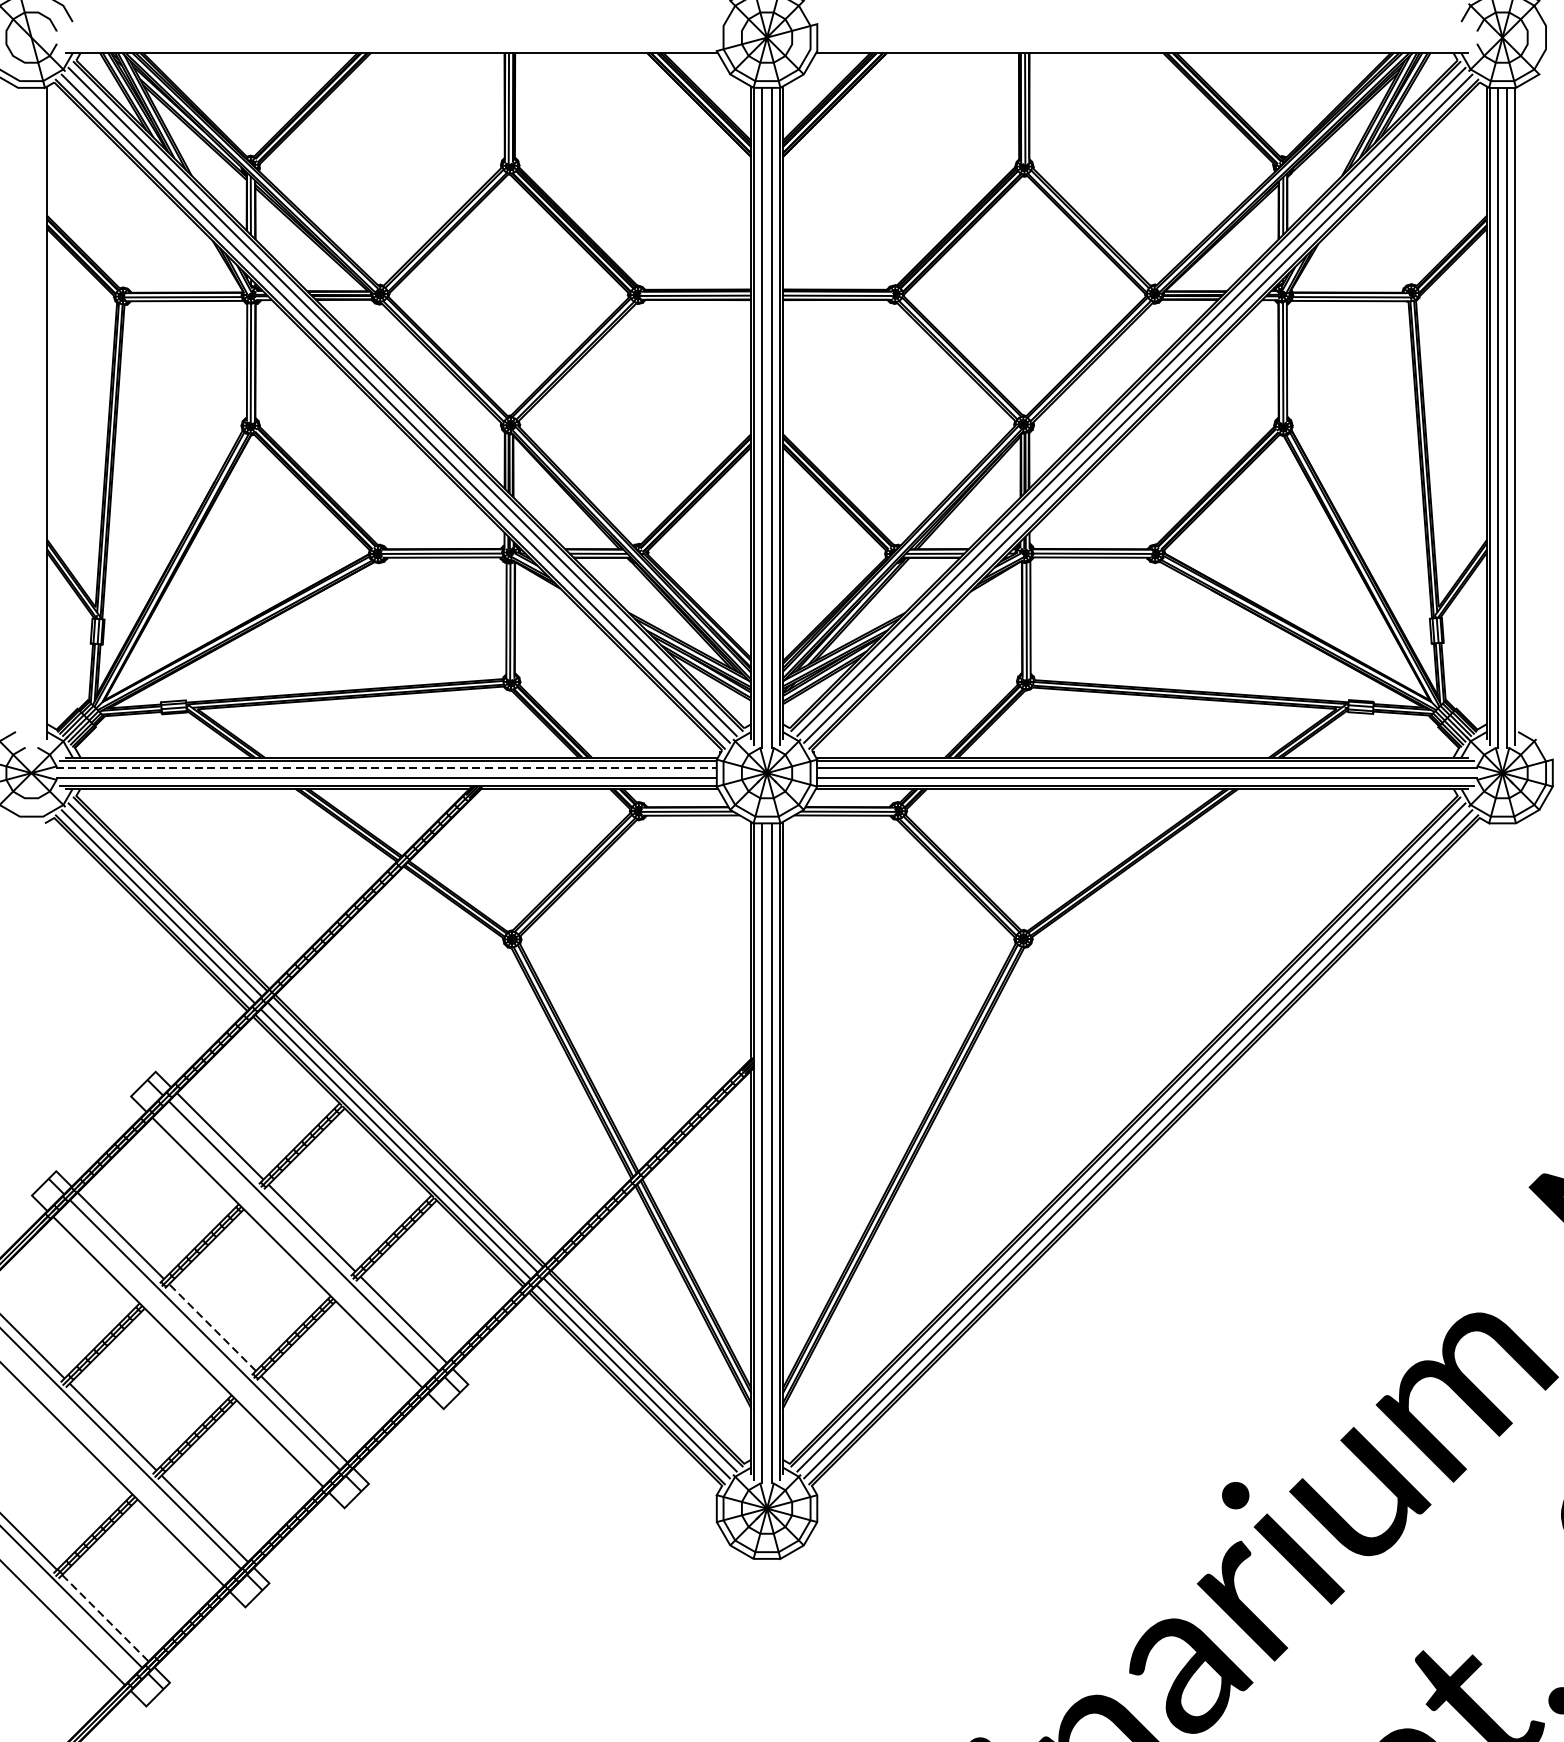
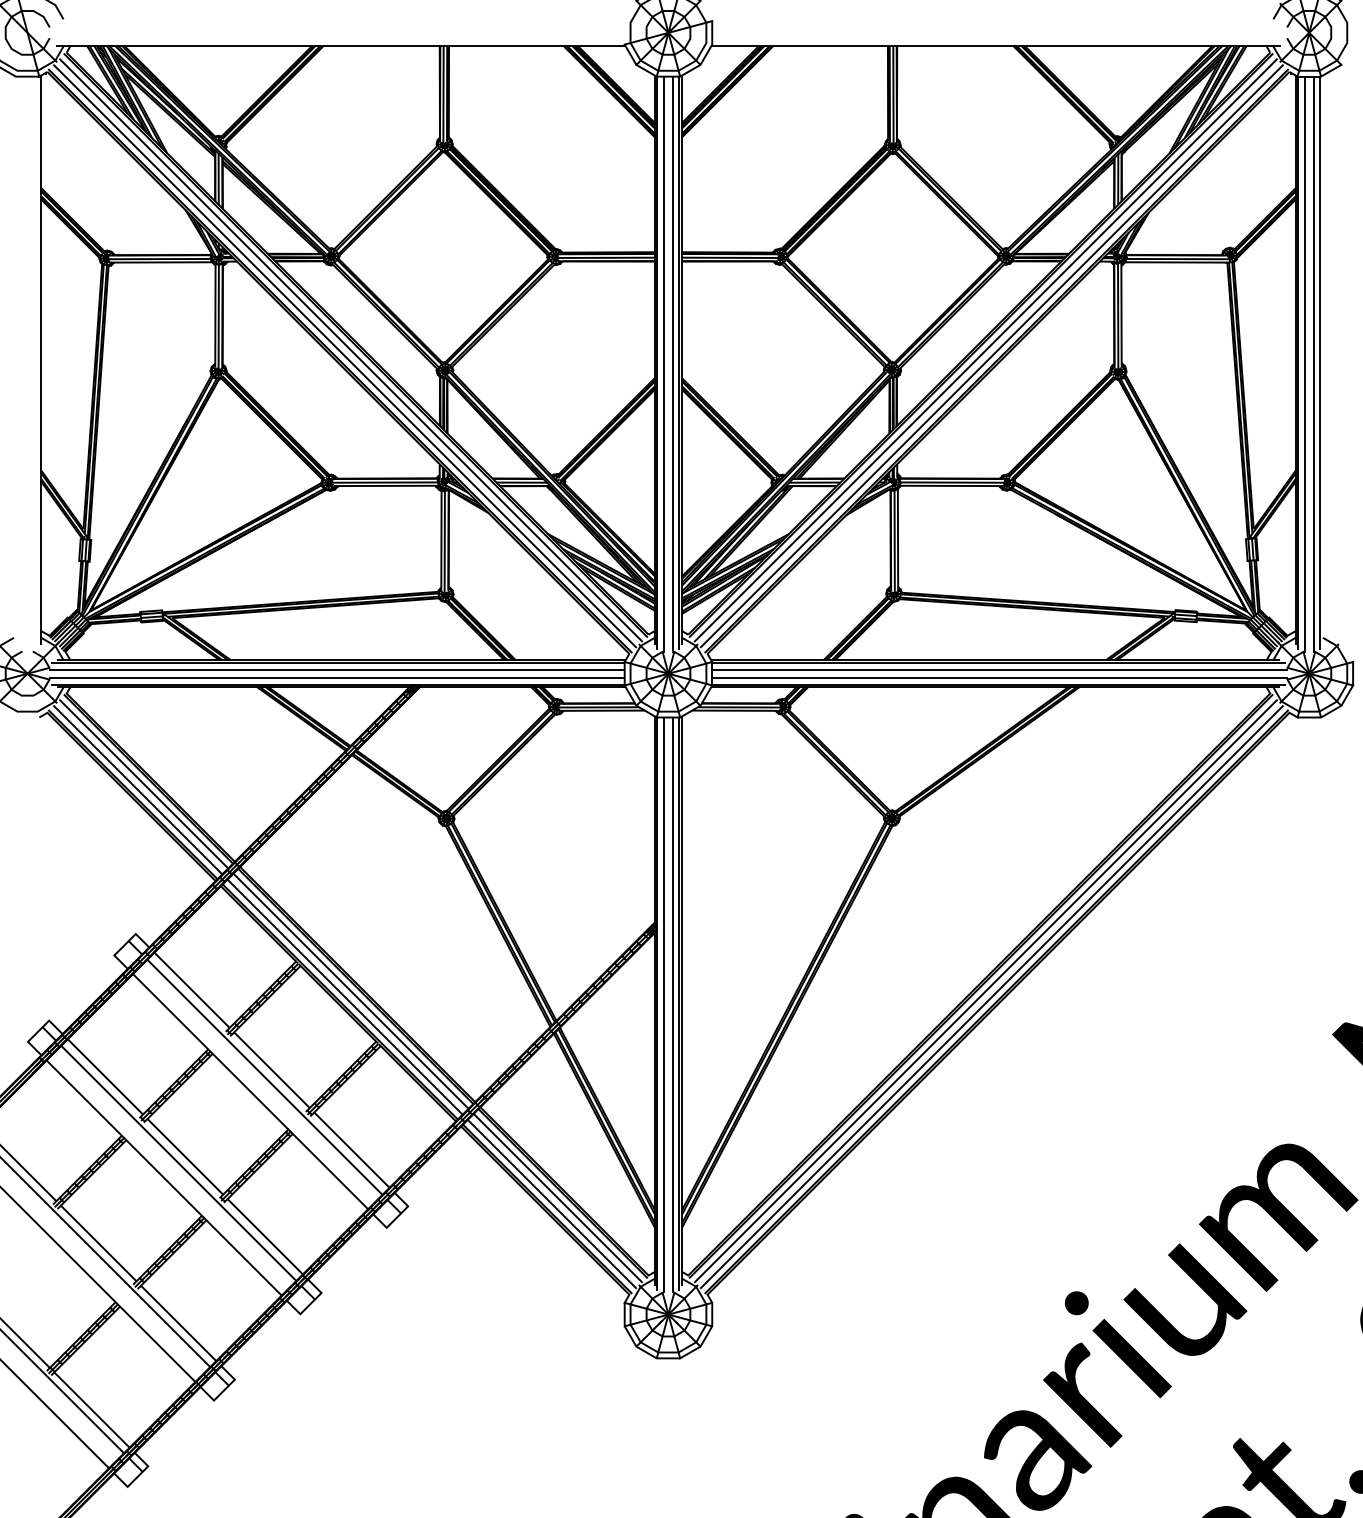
line: (386, 768) -> (336, 669), dashed -> solid
line: (212, 1327) -> (185, 1156), dashed -> solid
line: (106, 1618) -> (92, 1410), dashed -> solid

